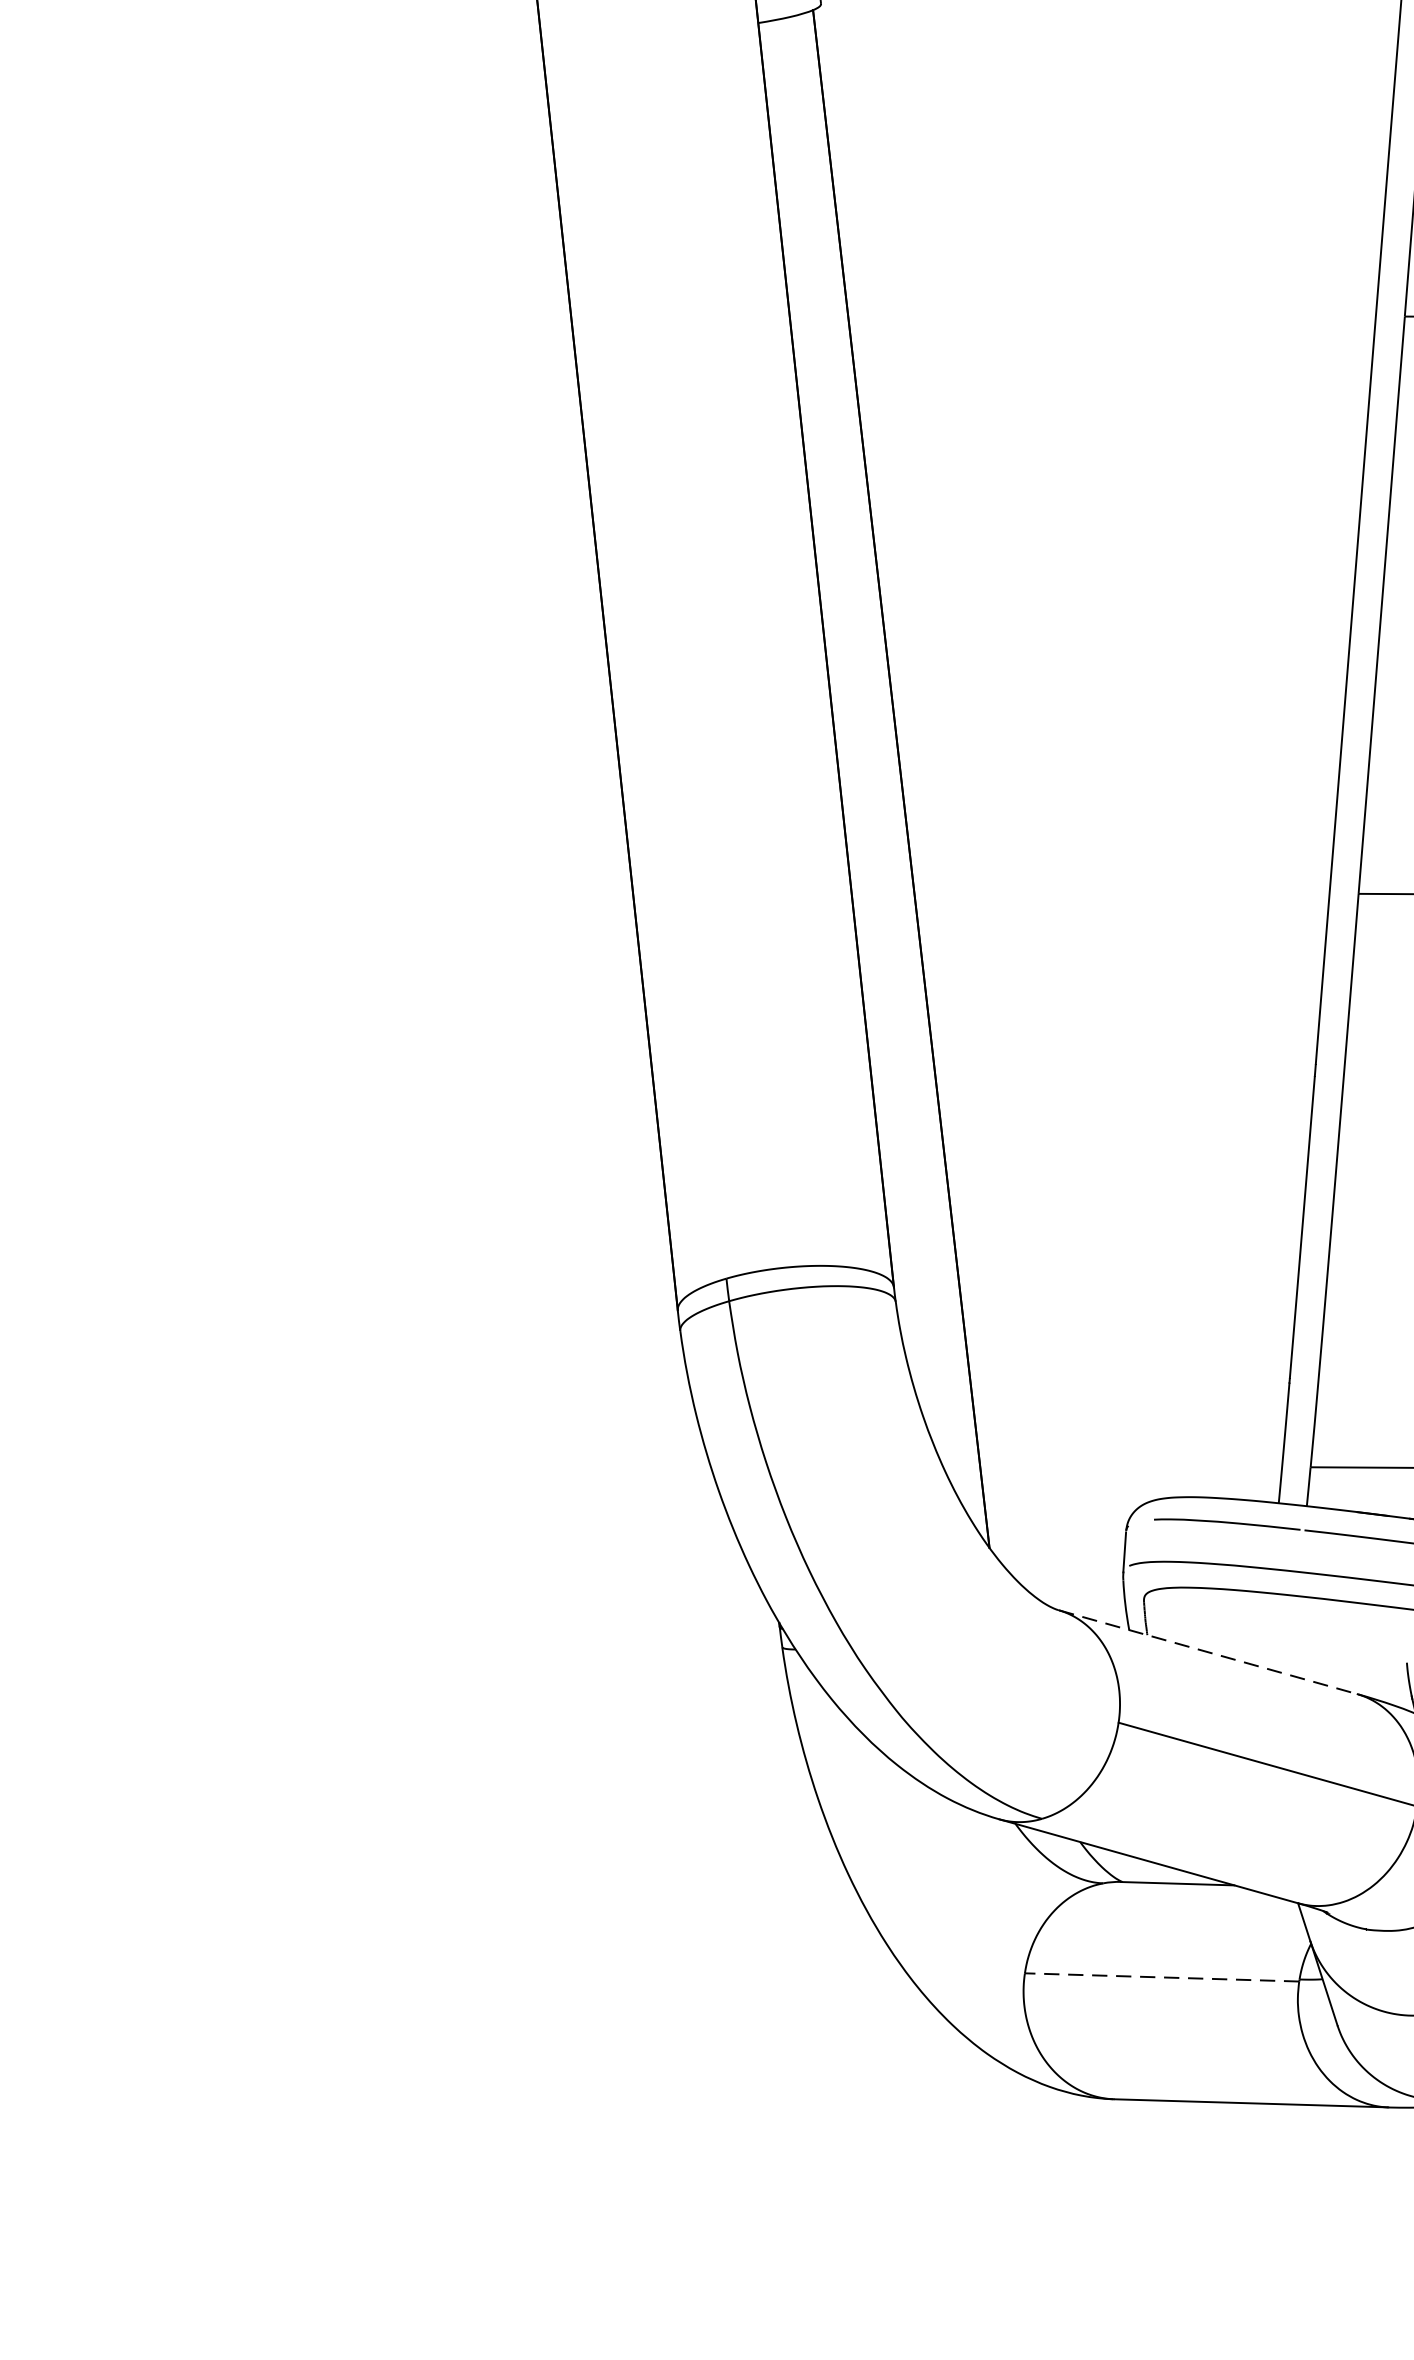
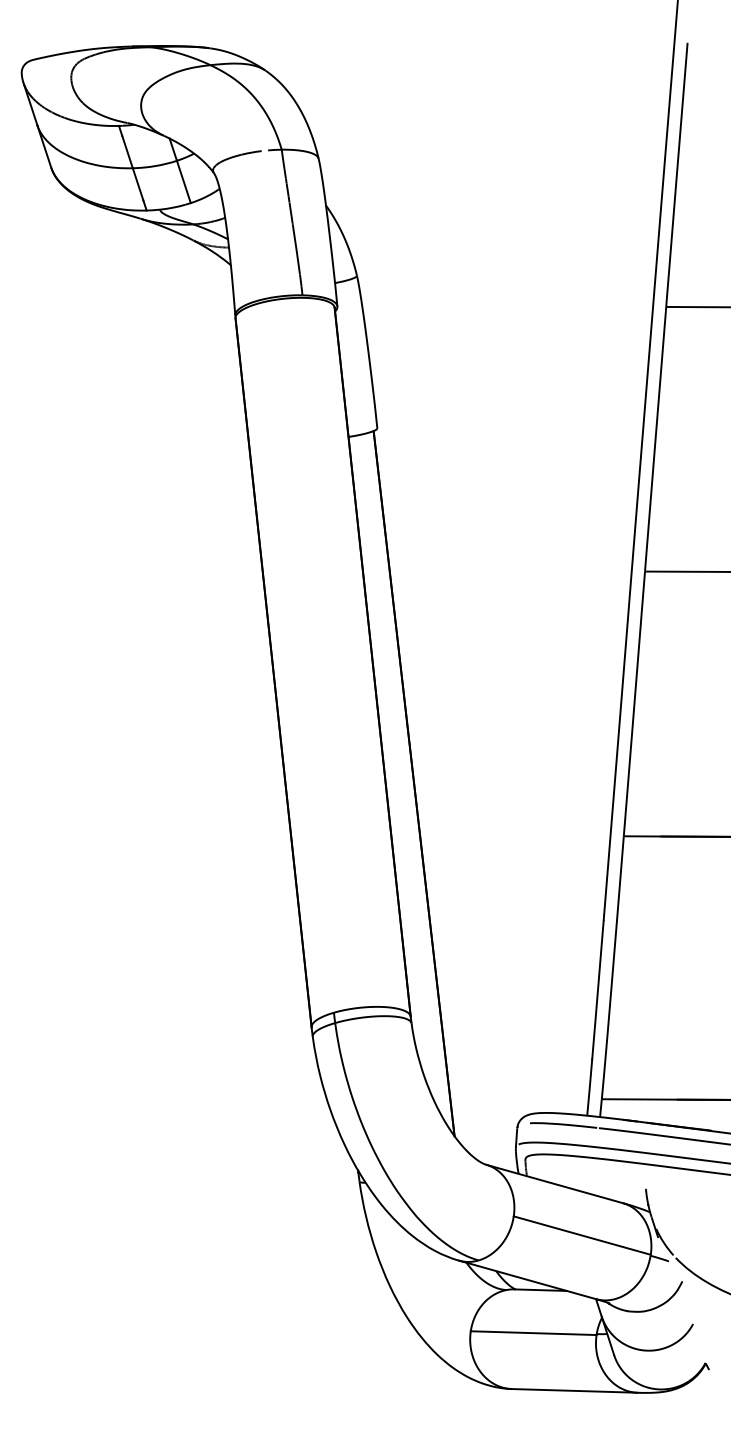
line: (1207, 1653) -> (554, 1184), dashed -> solid
line: (1161, 1978) -> (533, 1333), dashed -> solid

